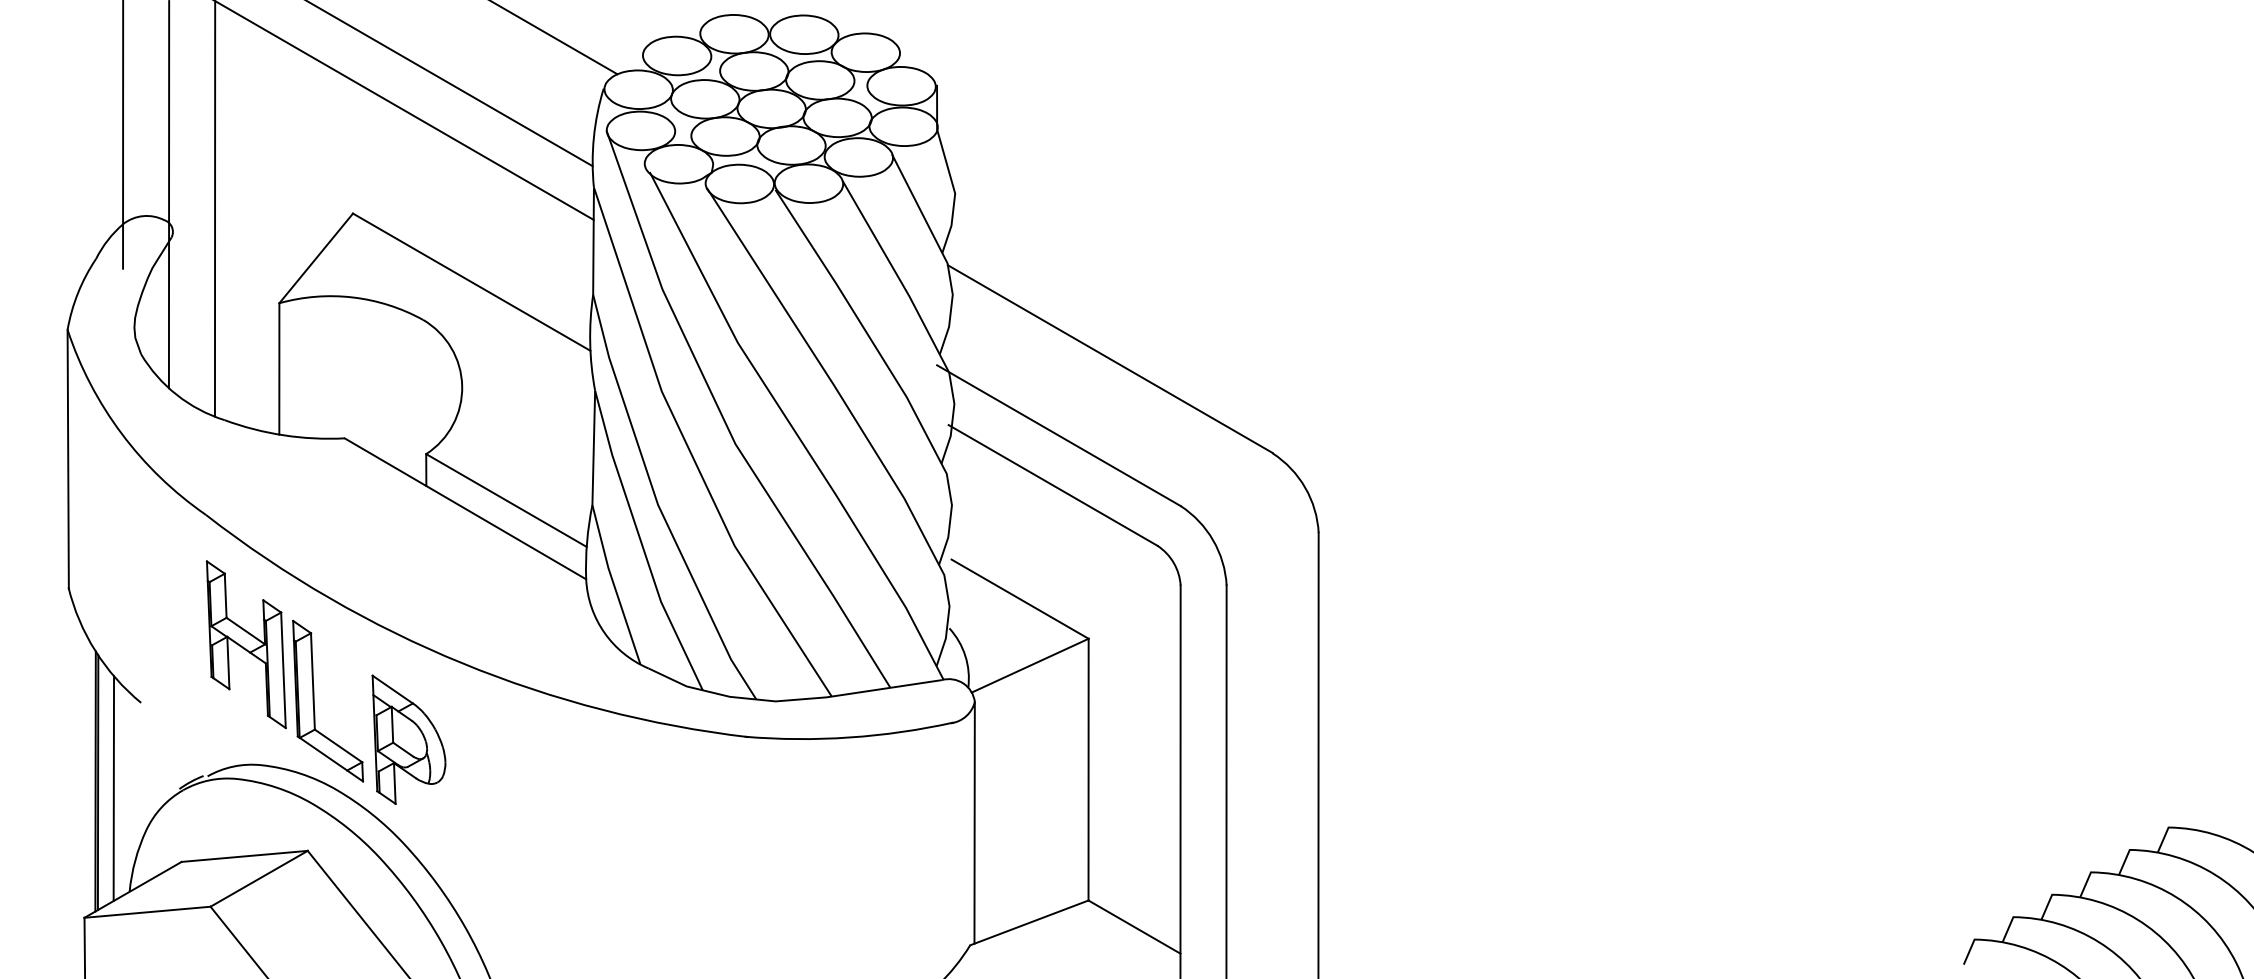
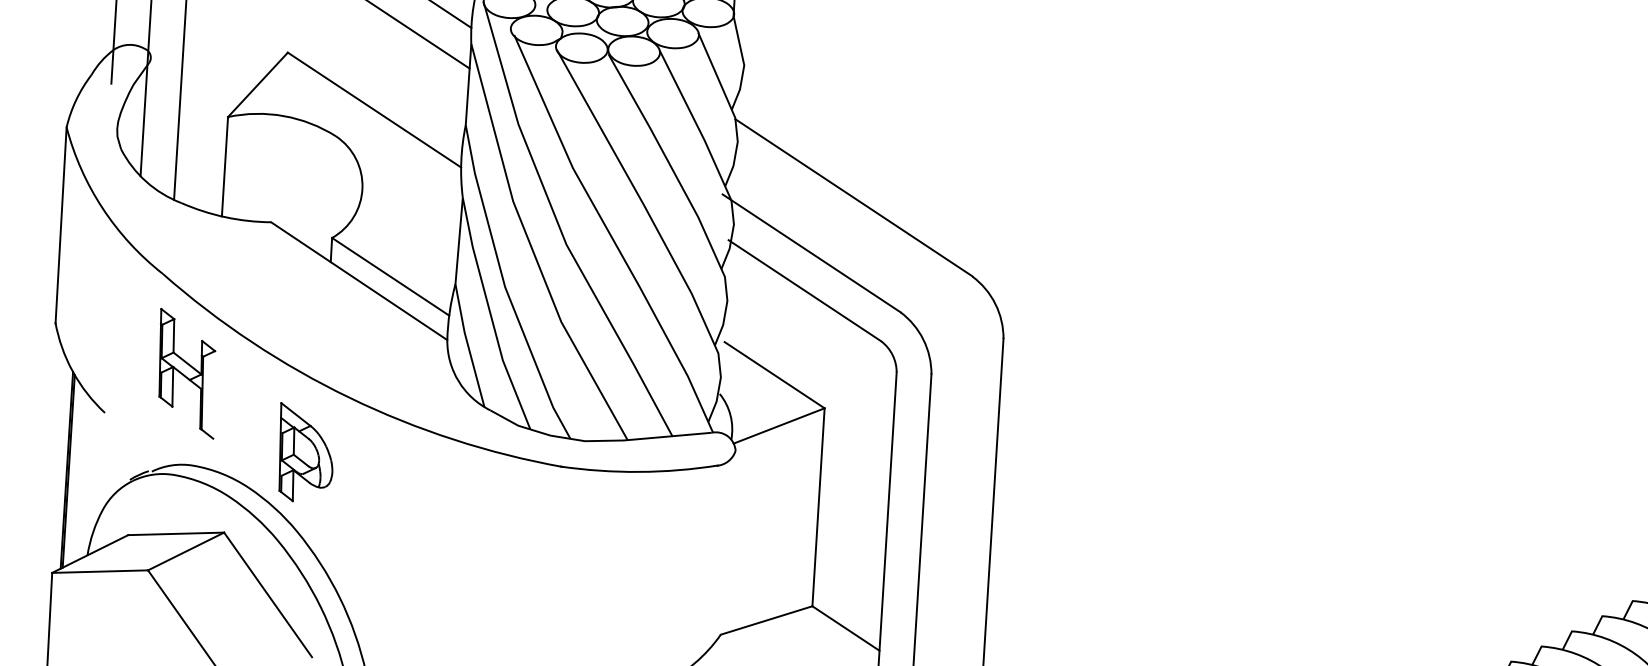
line: (283, 670) -> (214, 395), removed
part: (314, 701) -> (236, 419), removed
line: (113, 788) -> (80, 476), removed
line: (974, 822) -> (729, 541), removed

